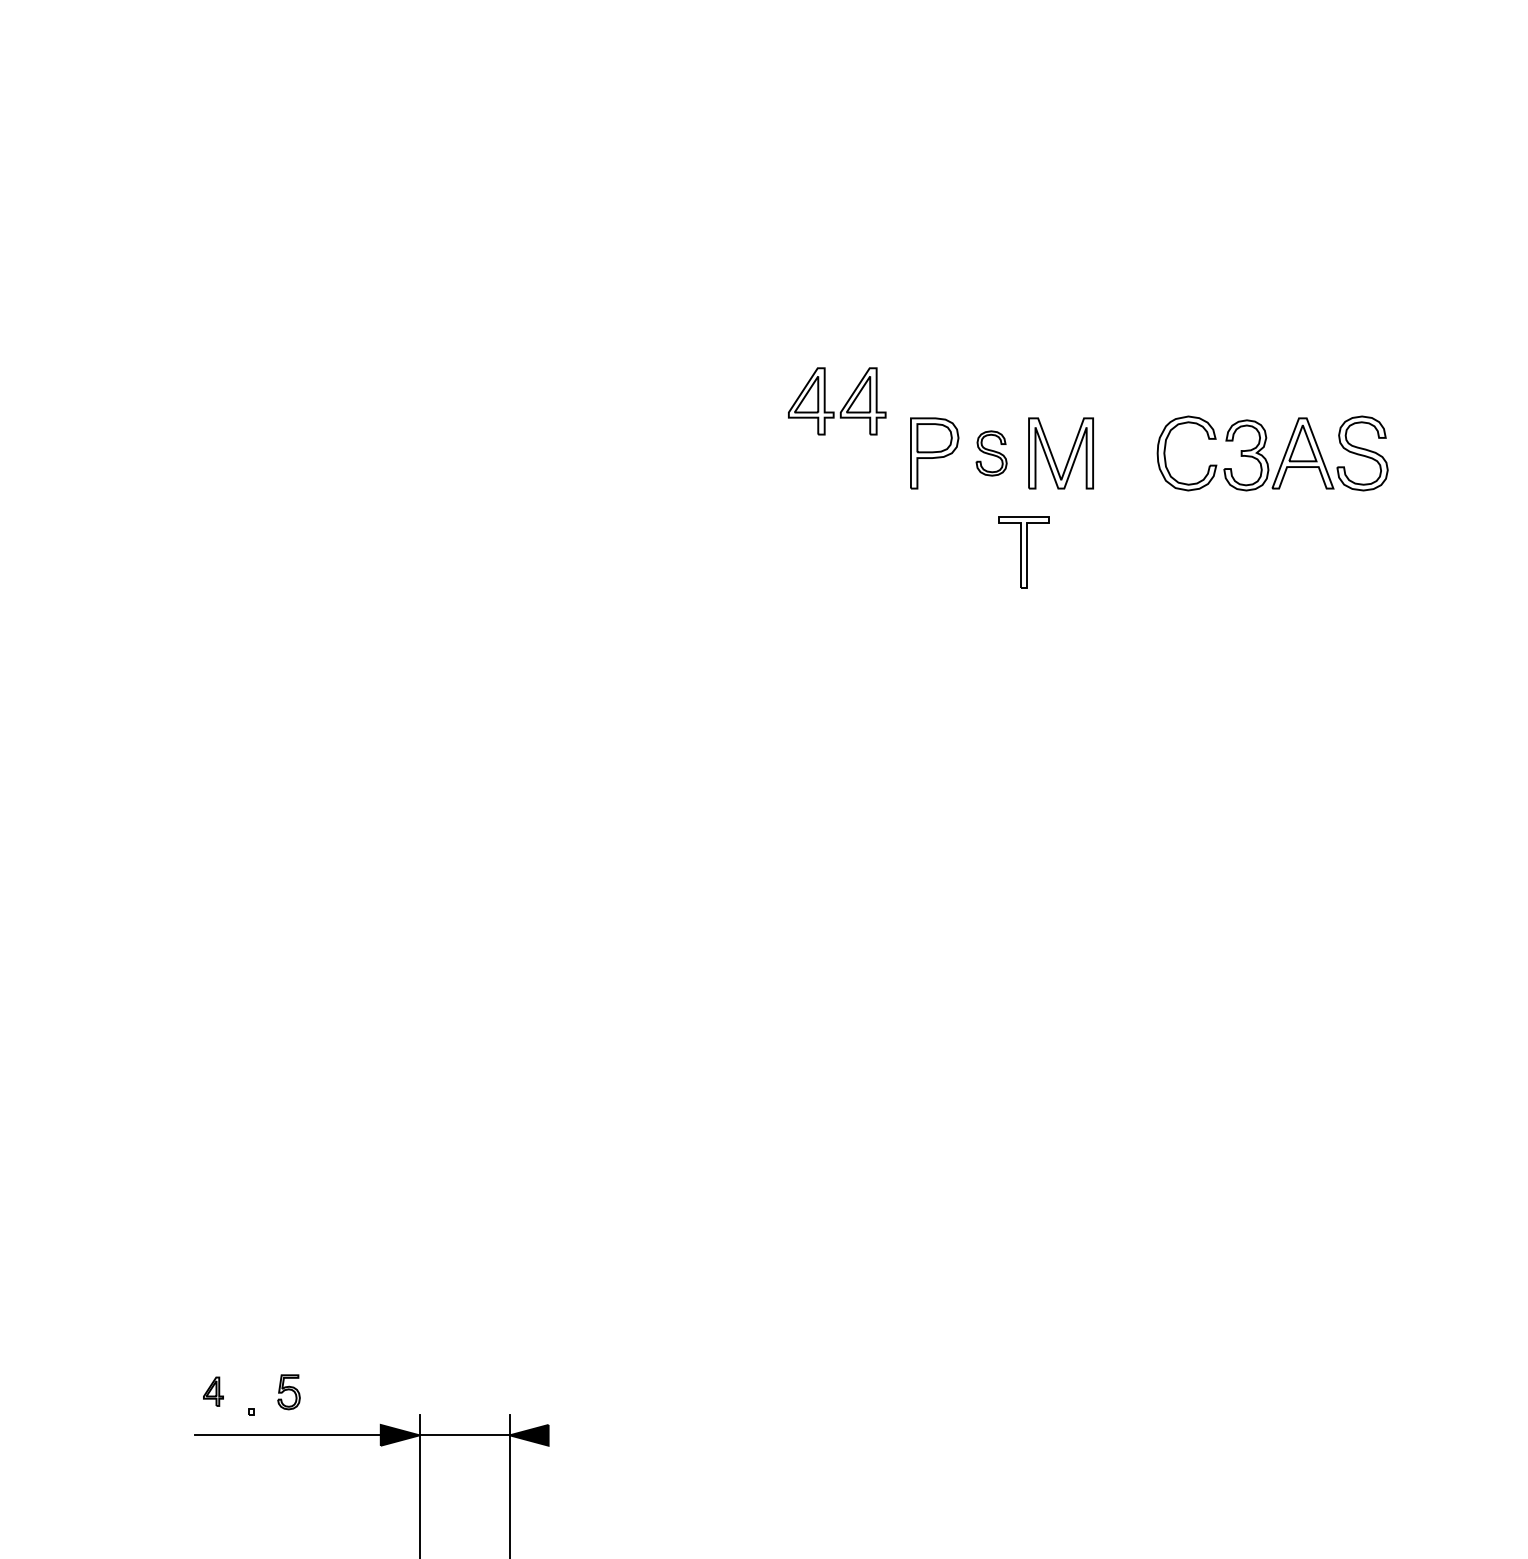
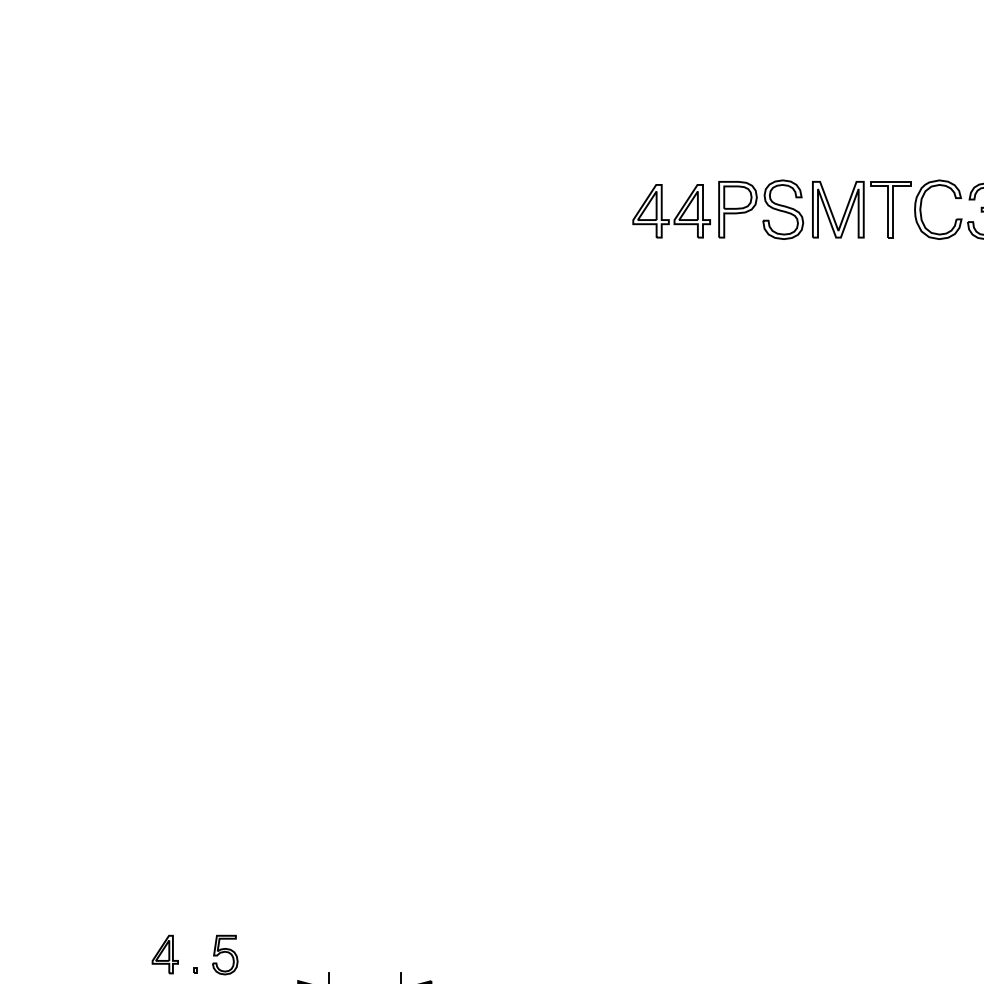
part: (844, 404) -> (677, 213), moved
part: (991, 453) -> (783, 209), size x1.67
part: (1023, 552) -> (890, 209), moved
part: (213, 1391) -> (165, 954), size x1.67
part: (288, 1392) -> (224, 955), size x1.43

